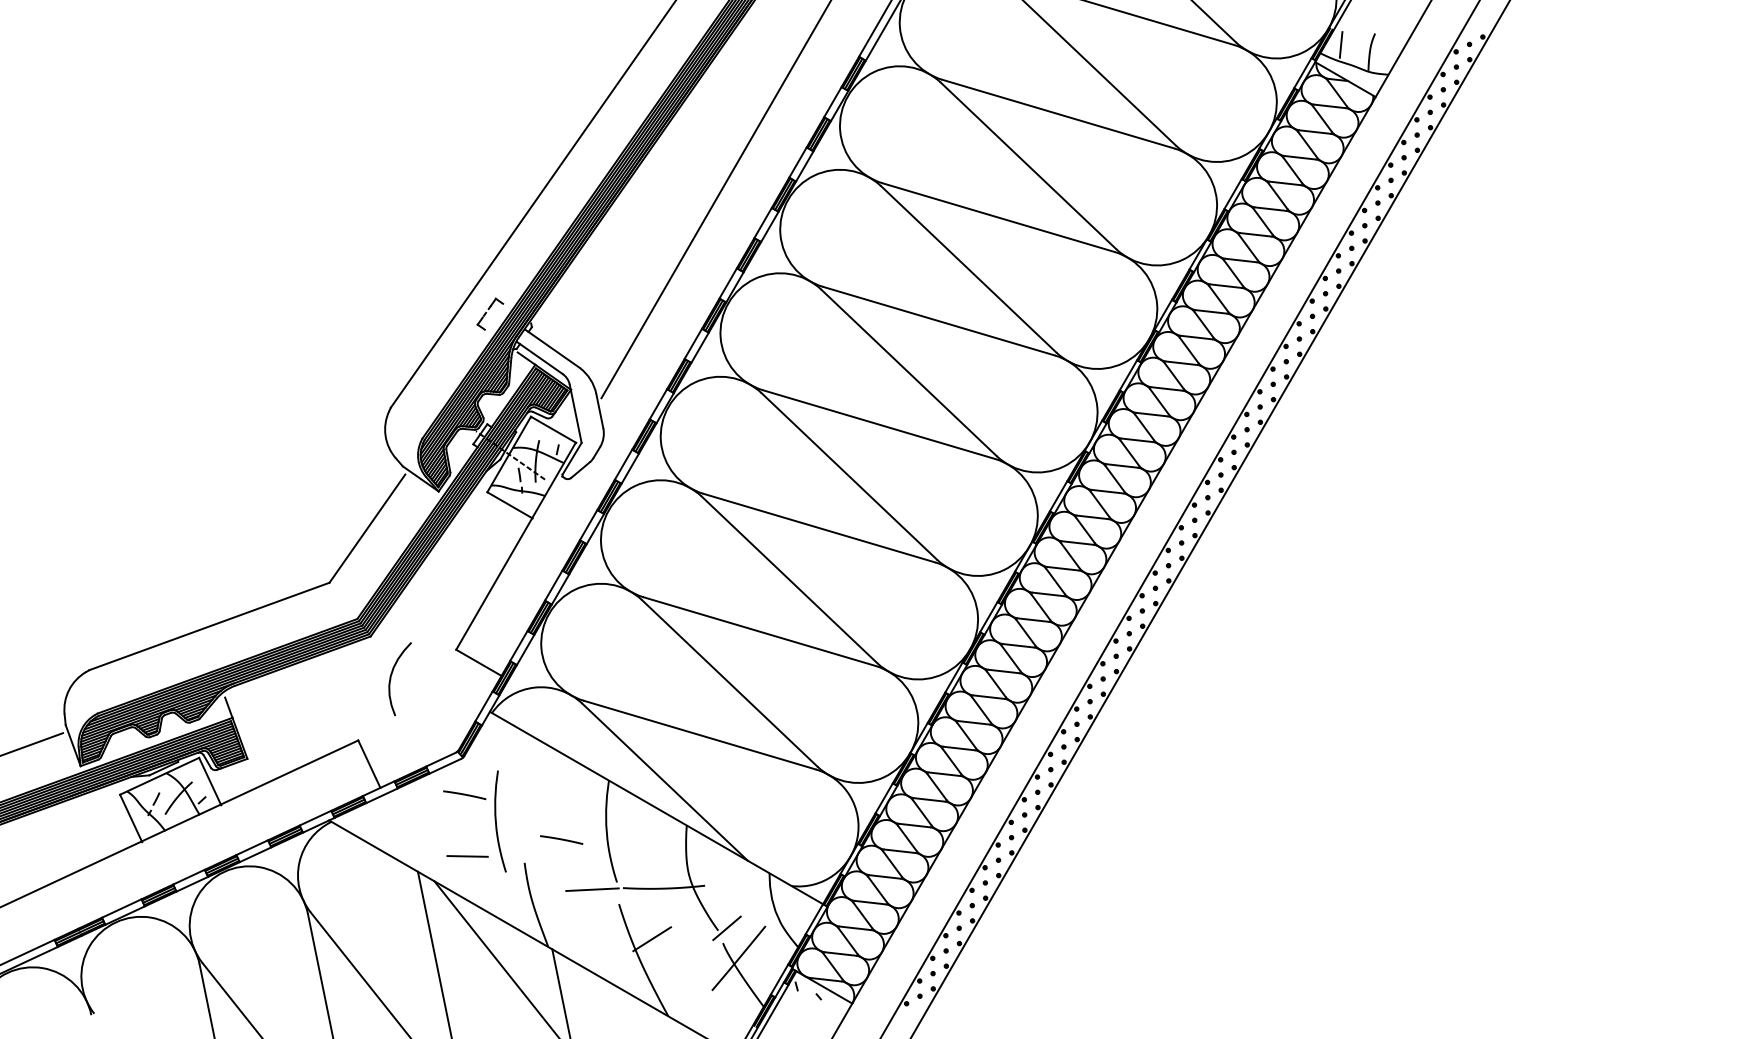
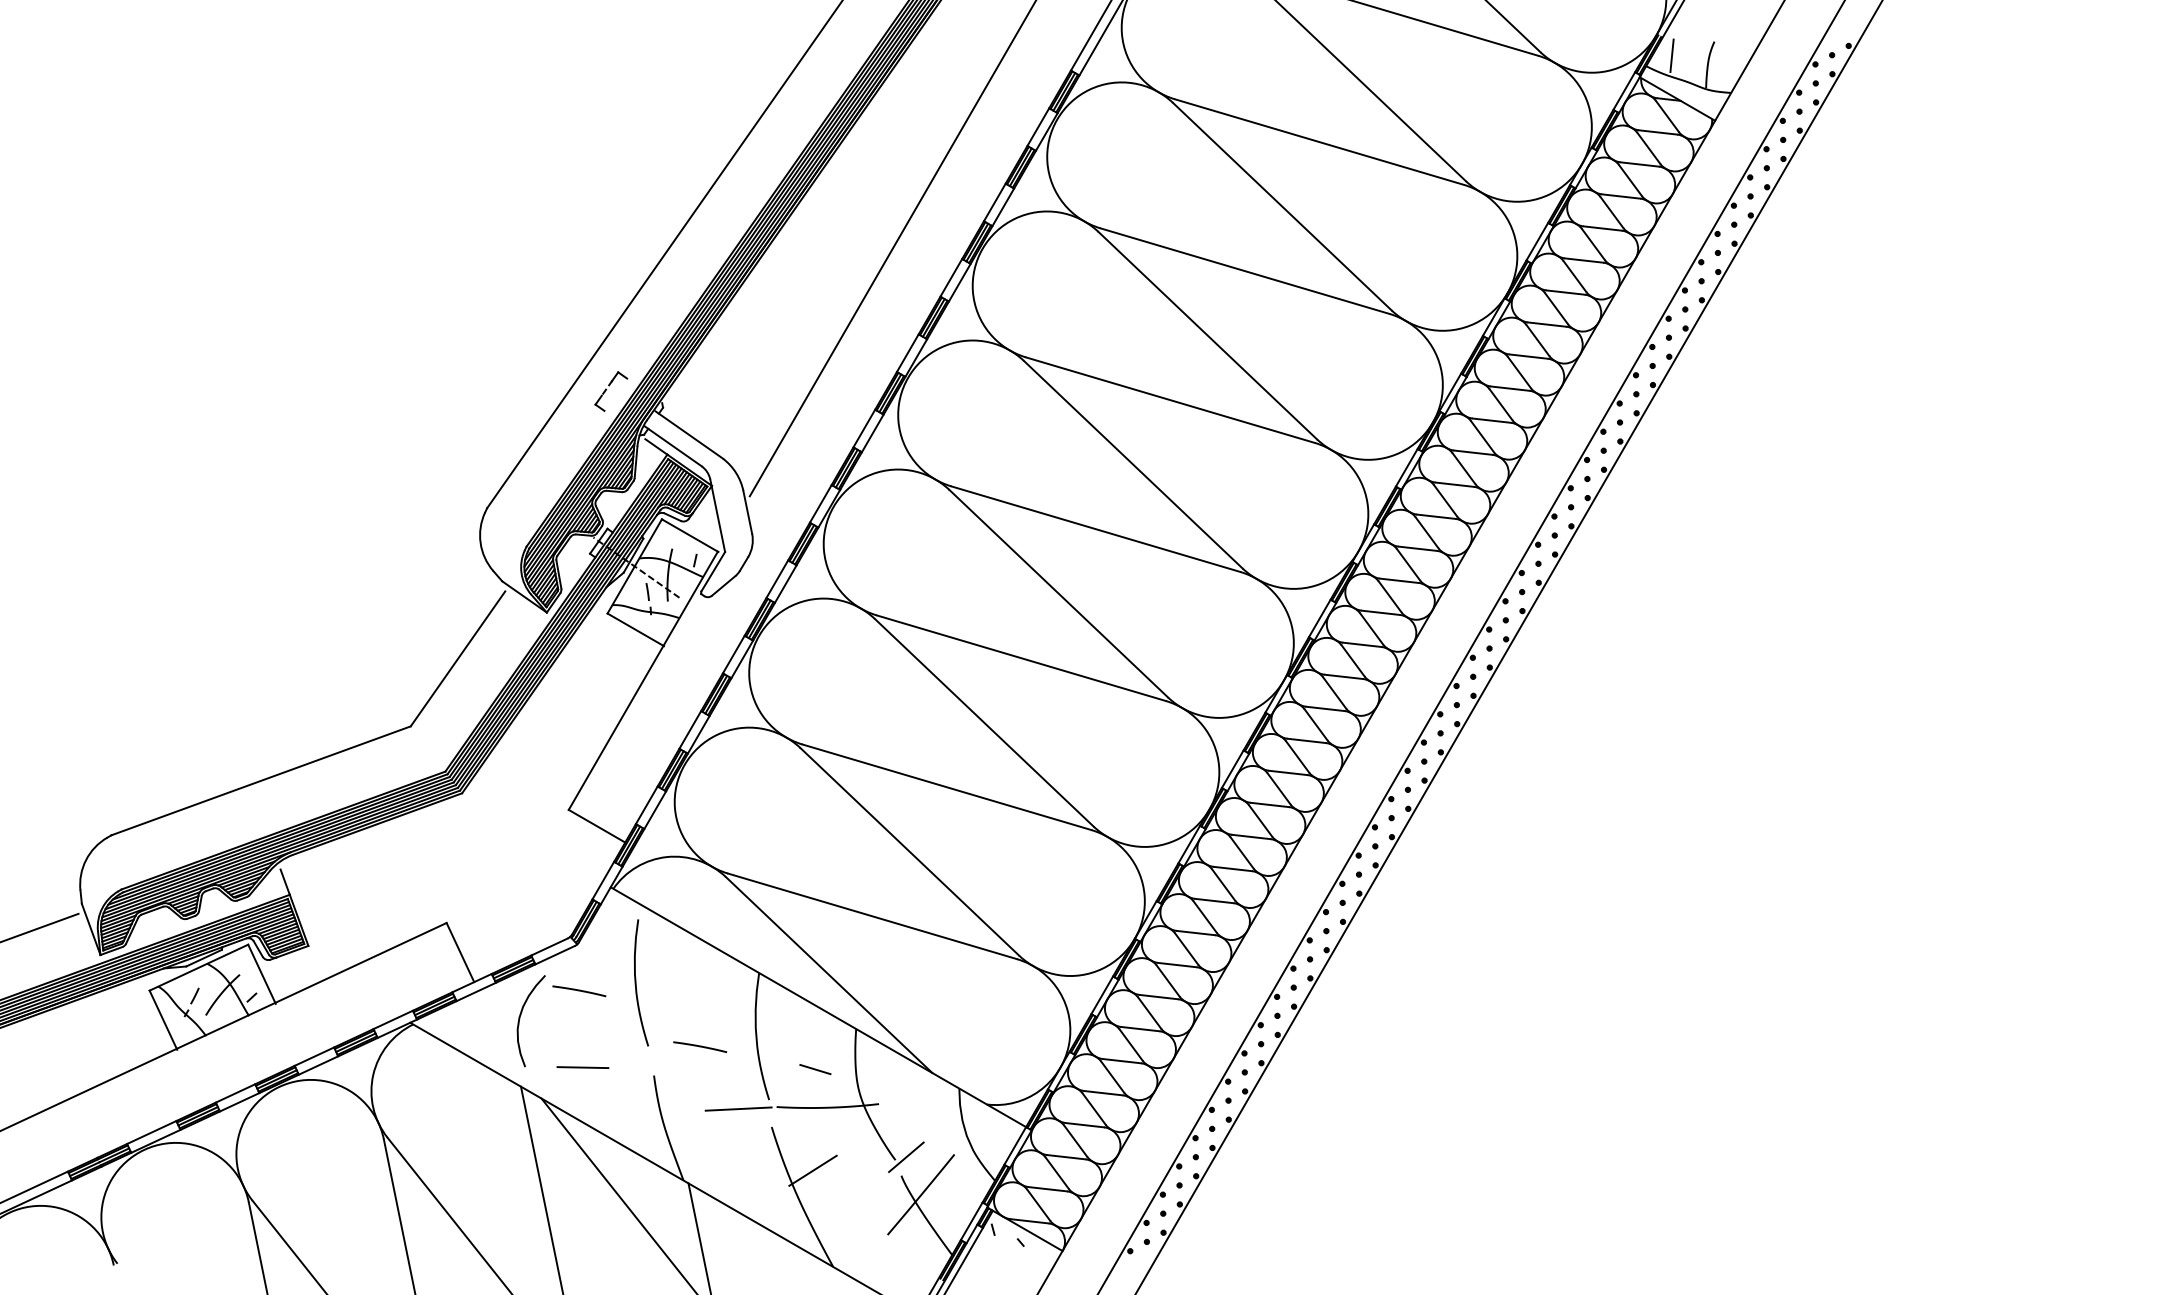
curve: (391, 679) -> (520, 1021), moved
curve: (496, 821) -> (636, 982), moved
line: (653, 857) -> (814, 1068), added

